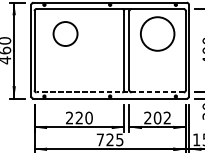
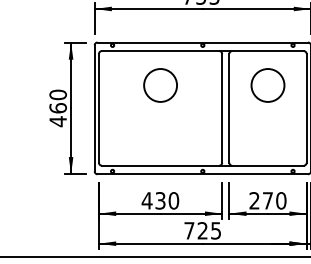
circle: (65, 34) -> (160, 85), moved
circle: (157, 34) -> (267, 85), size x0.71
line: (109, 92) -> (202, 165), dashed -> solid
text: (74, 117) -> (153, 200), 220 -> 430
text: (162, 117) -> (274, 200), 202 -> 270

